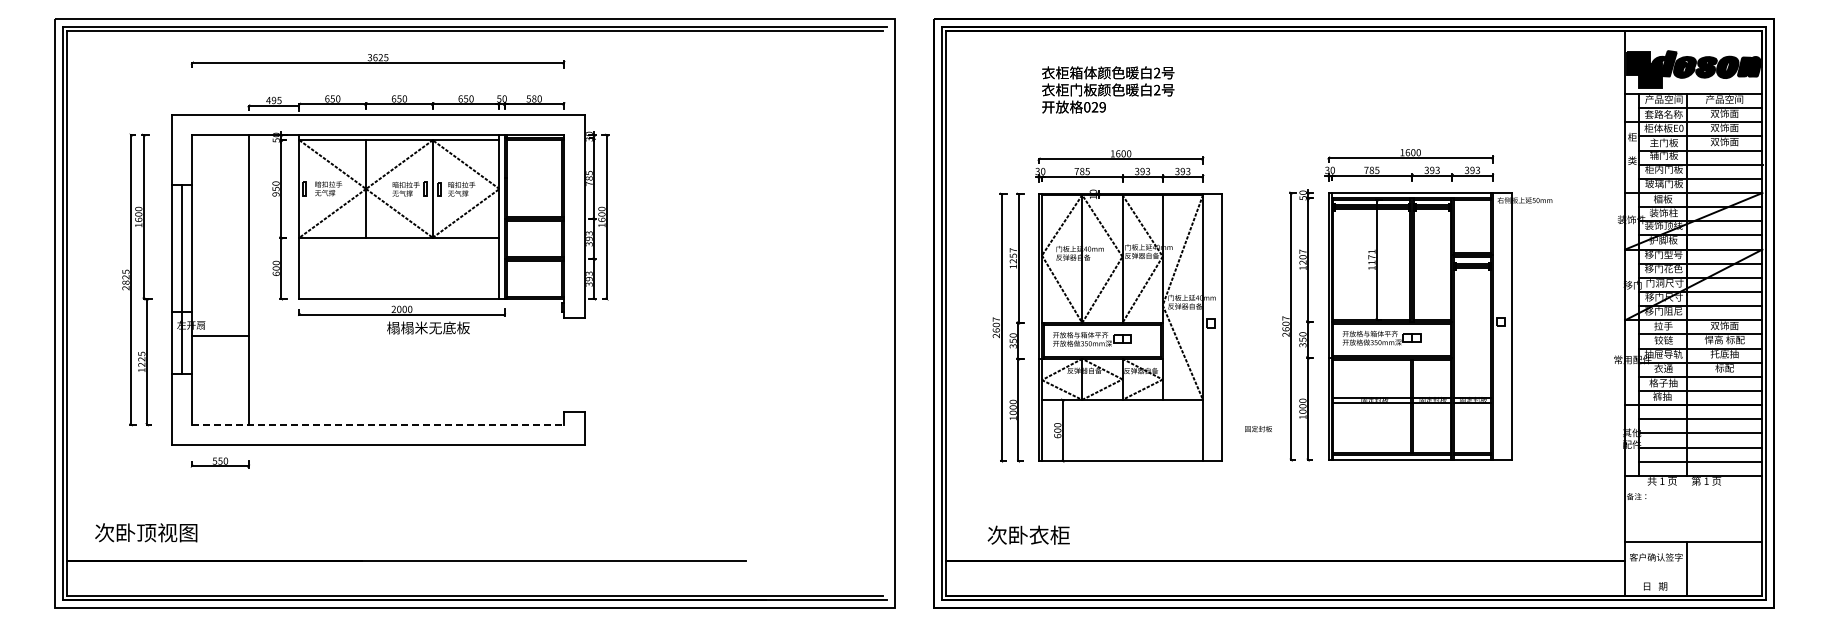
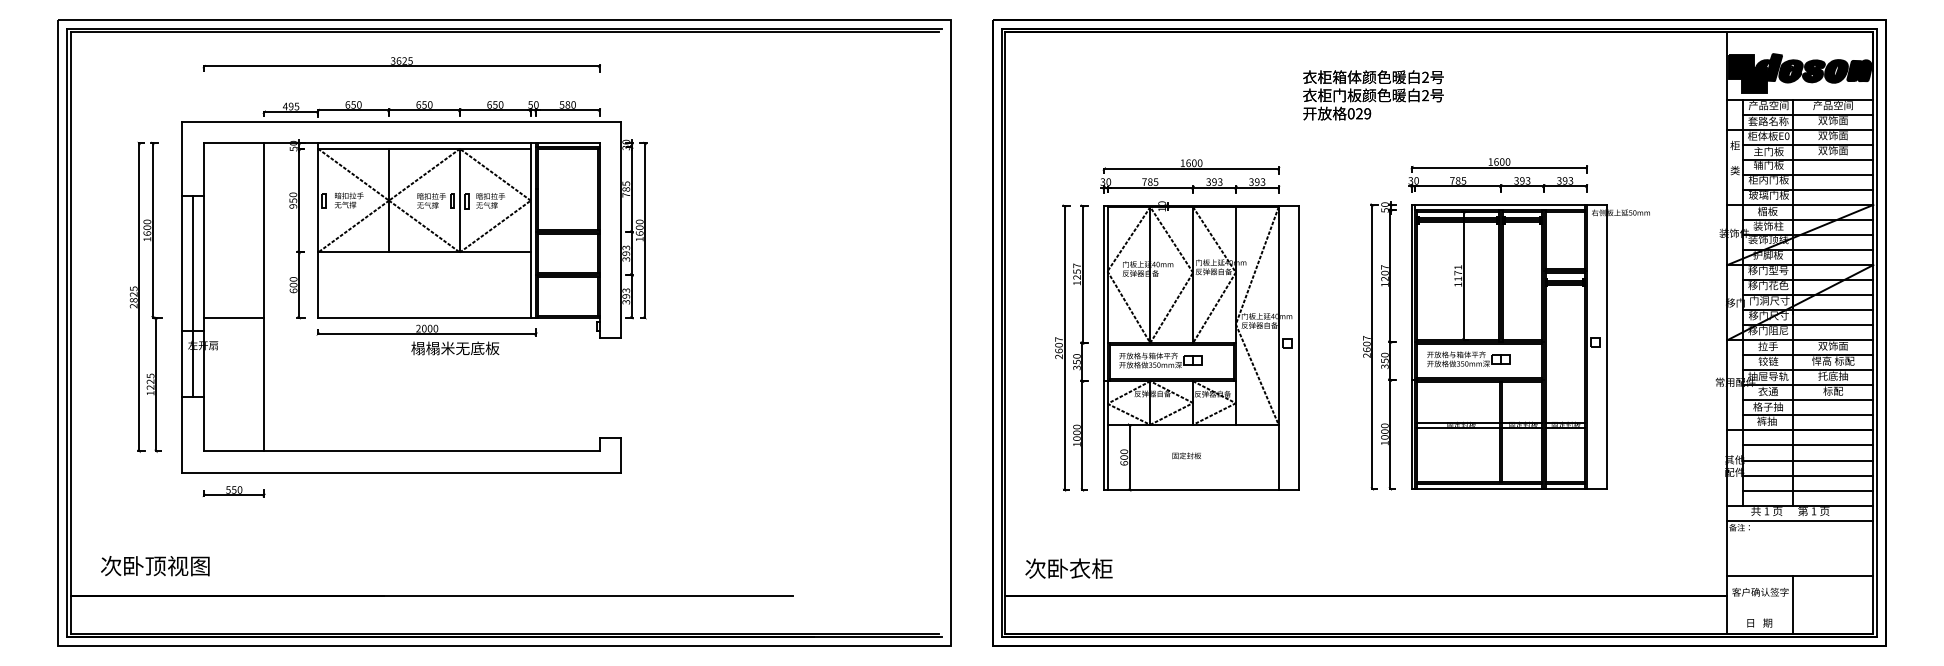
text: (1108, 89) -> (1373, 94), moved
line: (220, 336) -> (234, 318), moved
line: (378, 424) -> (402, 450), dashed -> solid
text: (1258, 429) -> (1186, 456), moved
line: (1693, 490) -> (1800, 521), added
text: (1028, 534) -> (1068, 567), moved

